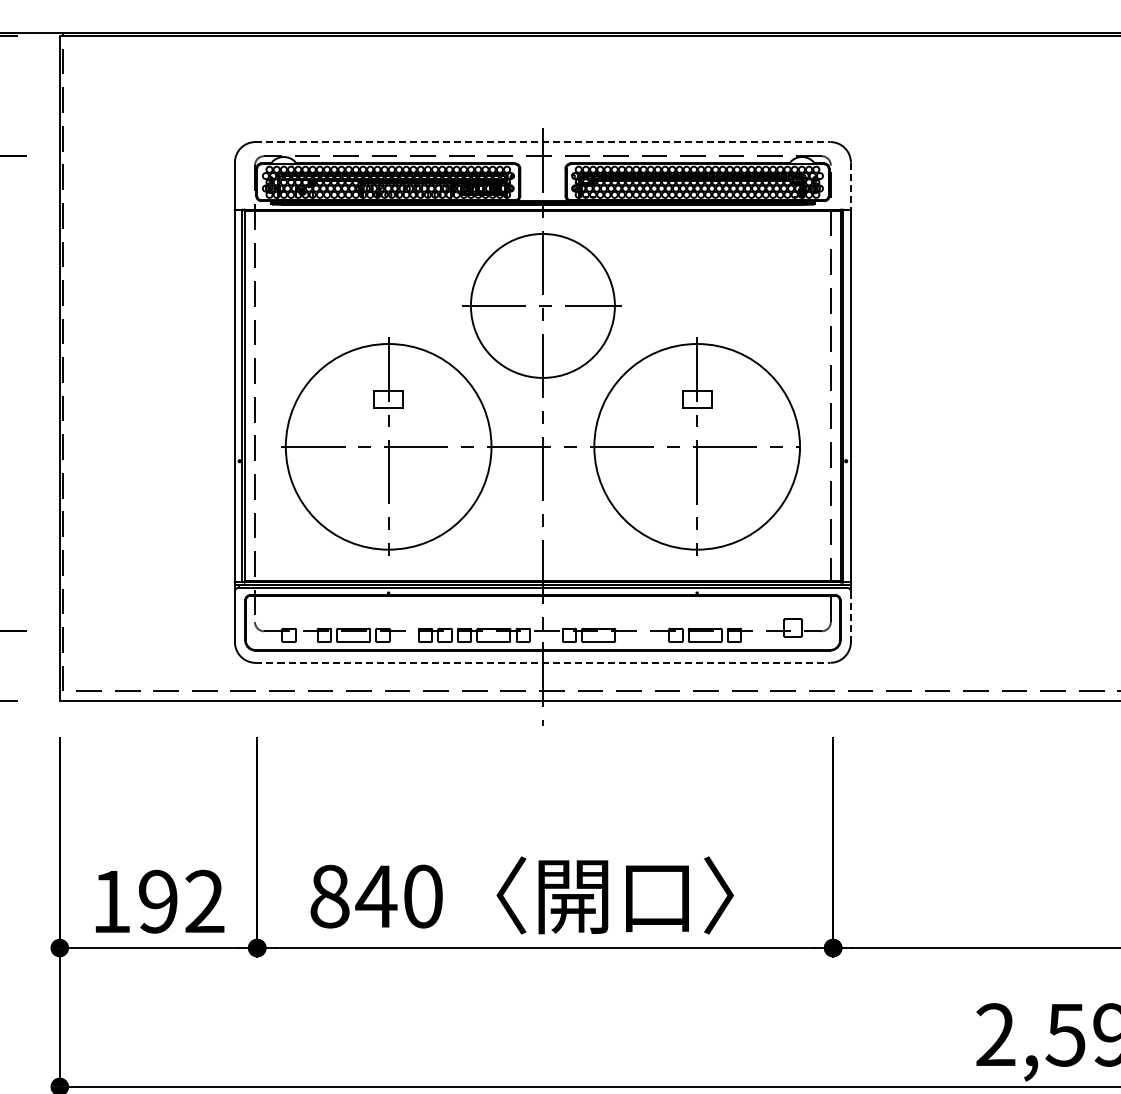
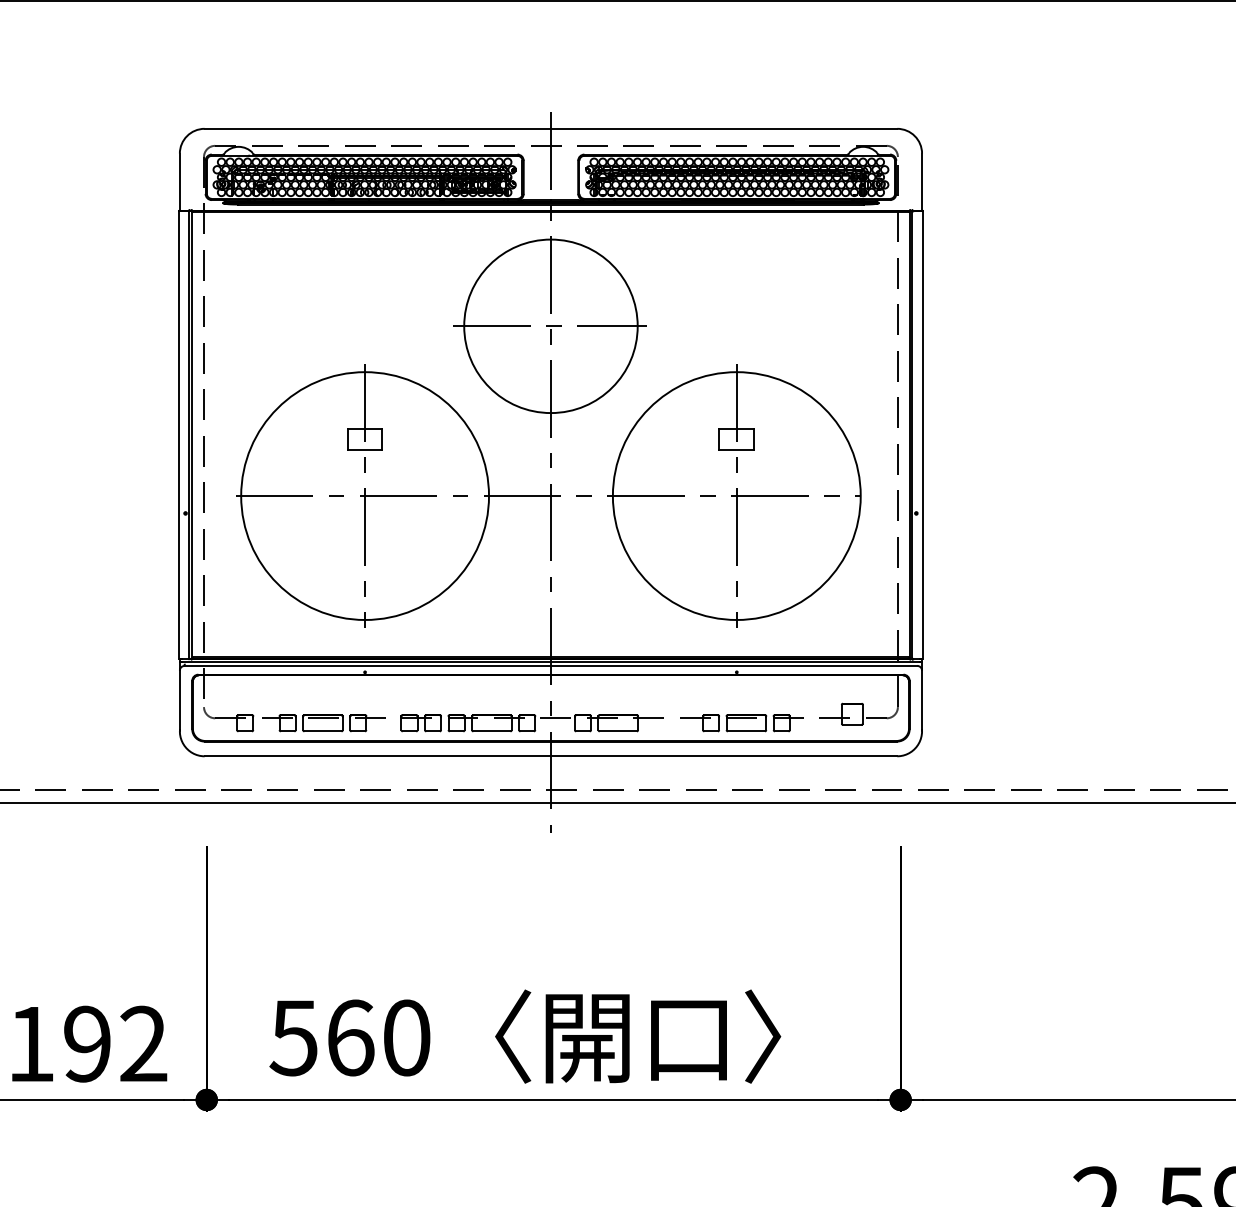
line: (543, 142) -> (551, 129), dashed -> solid
line: (850, 186) -> (921, 182), dashed -> solid
line: (850, 616) -> (921, 700), dashed -> solid
line: (543, 662) -> (551, 755), dashed -> solid
text: (353, 896) -> (322, 1037), 840 -> 560

